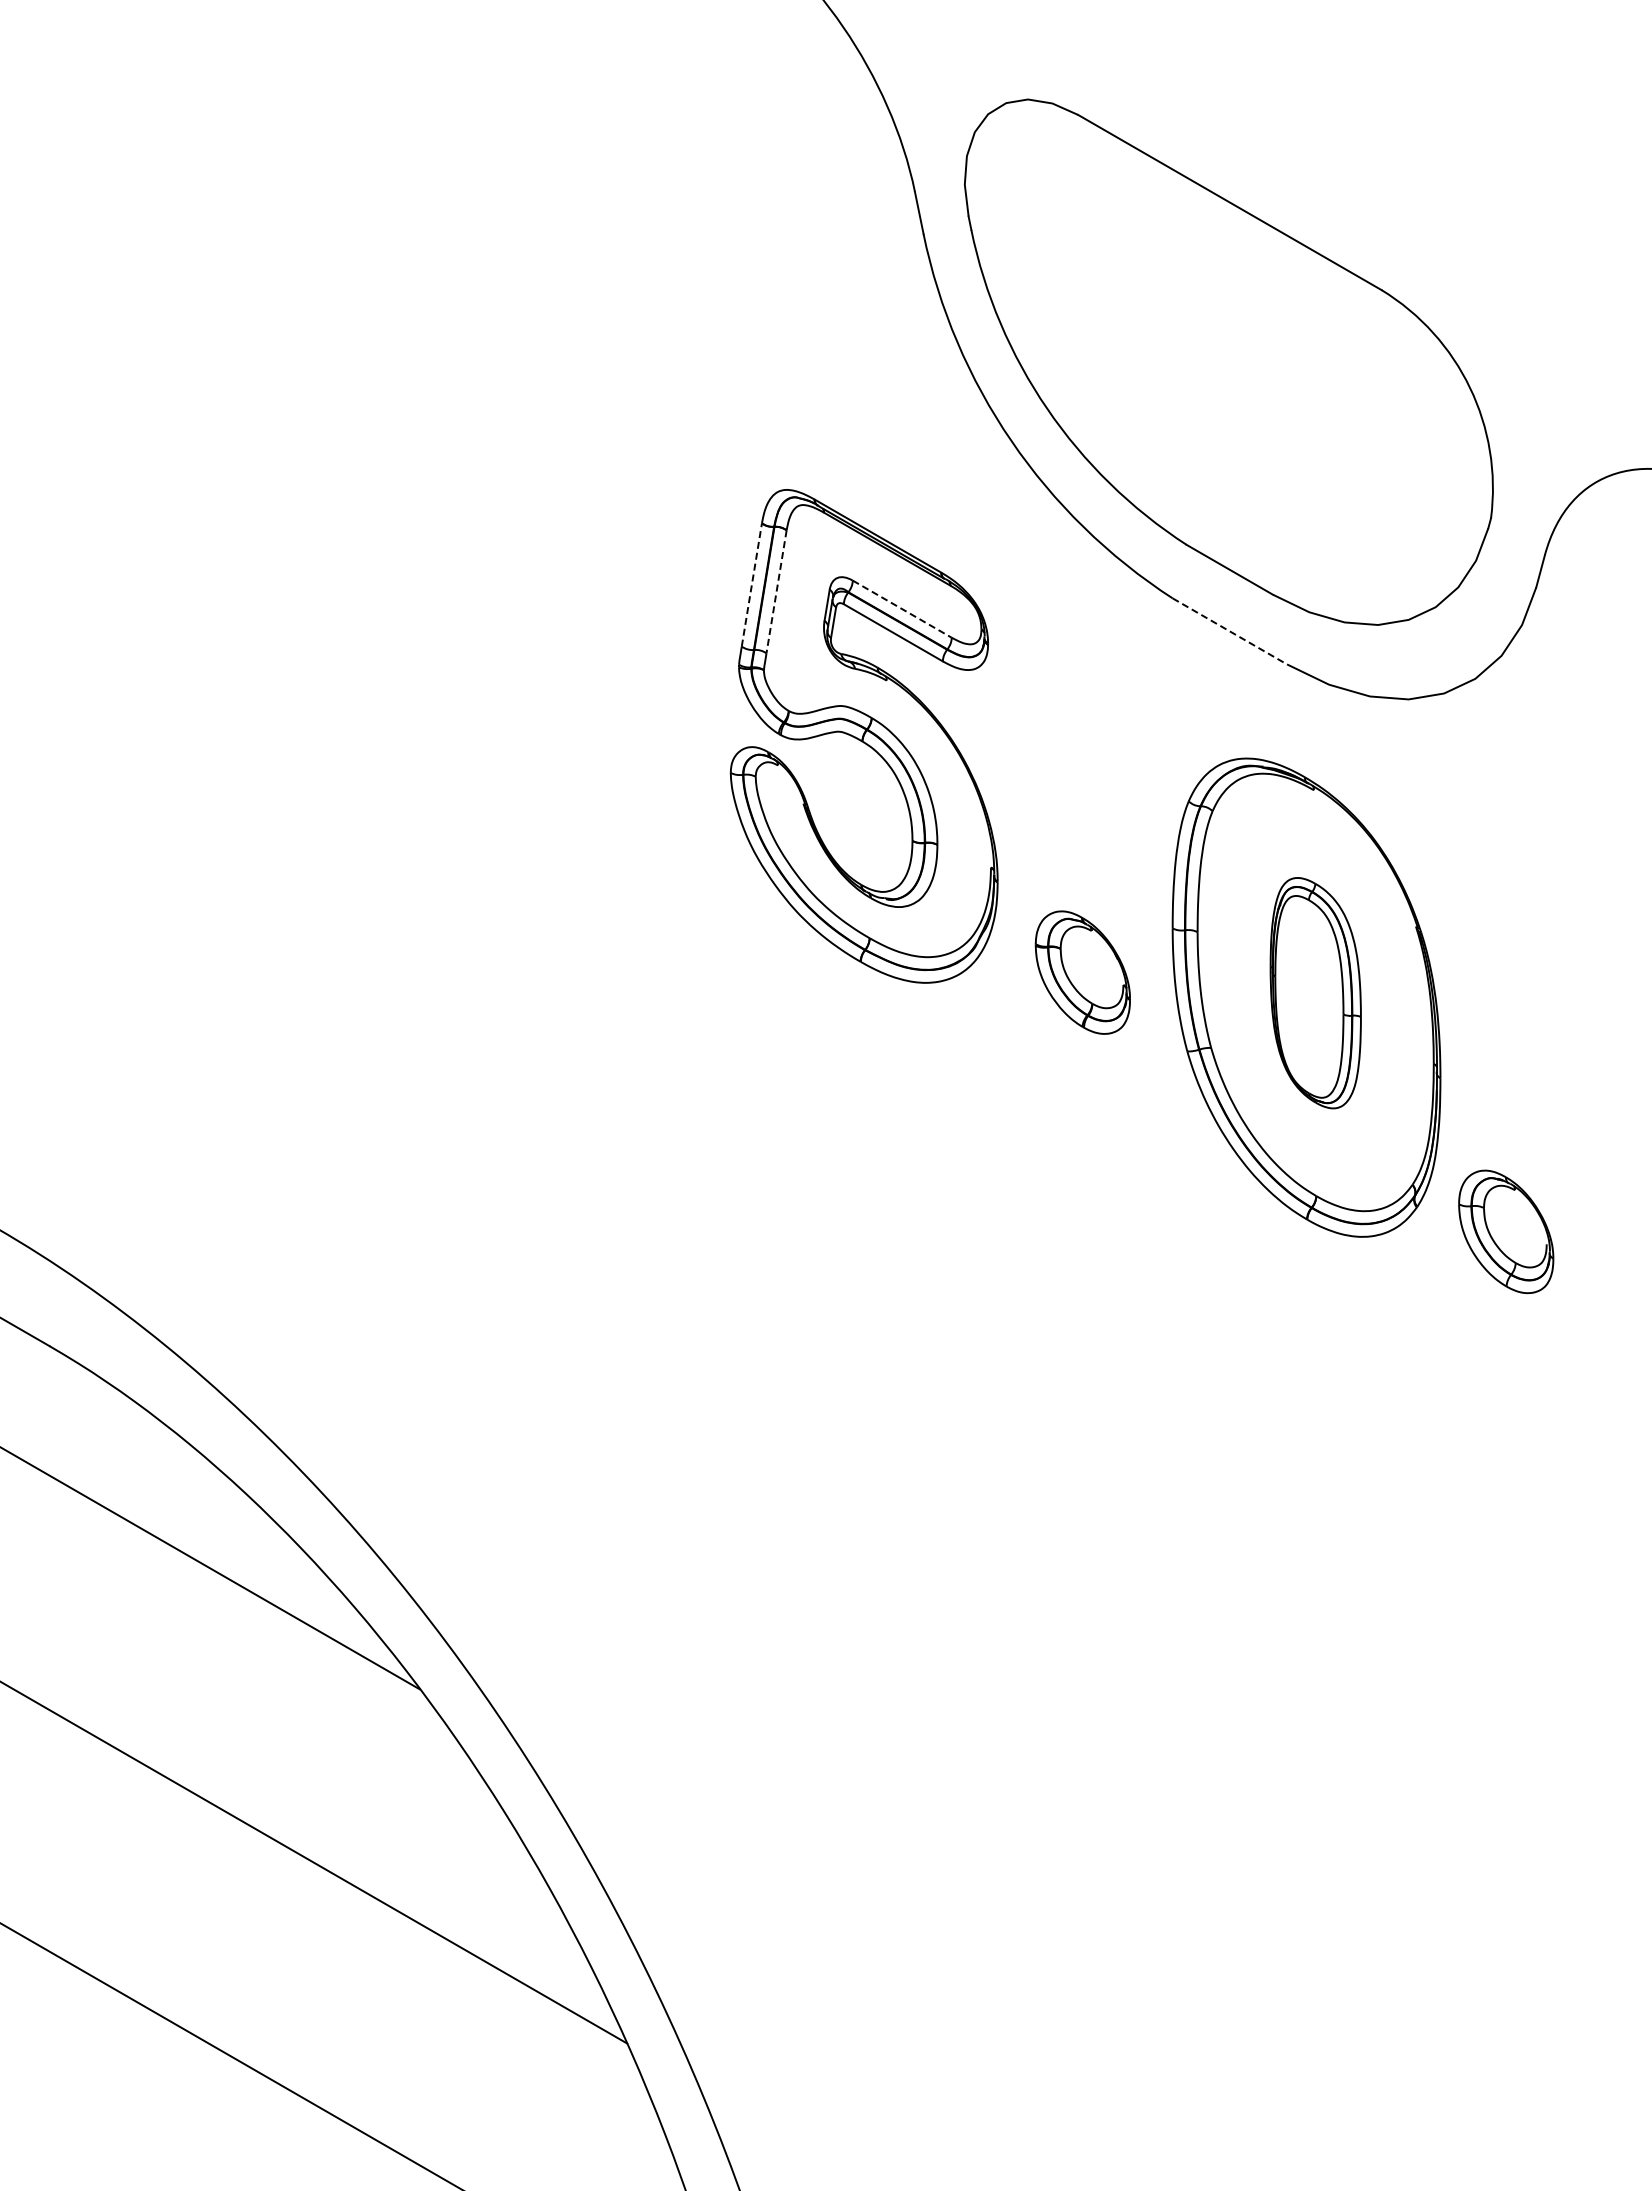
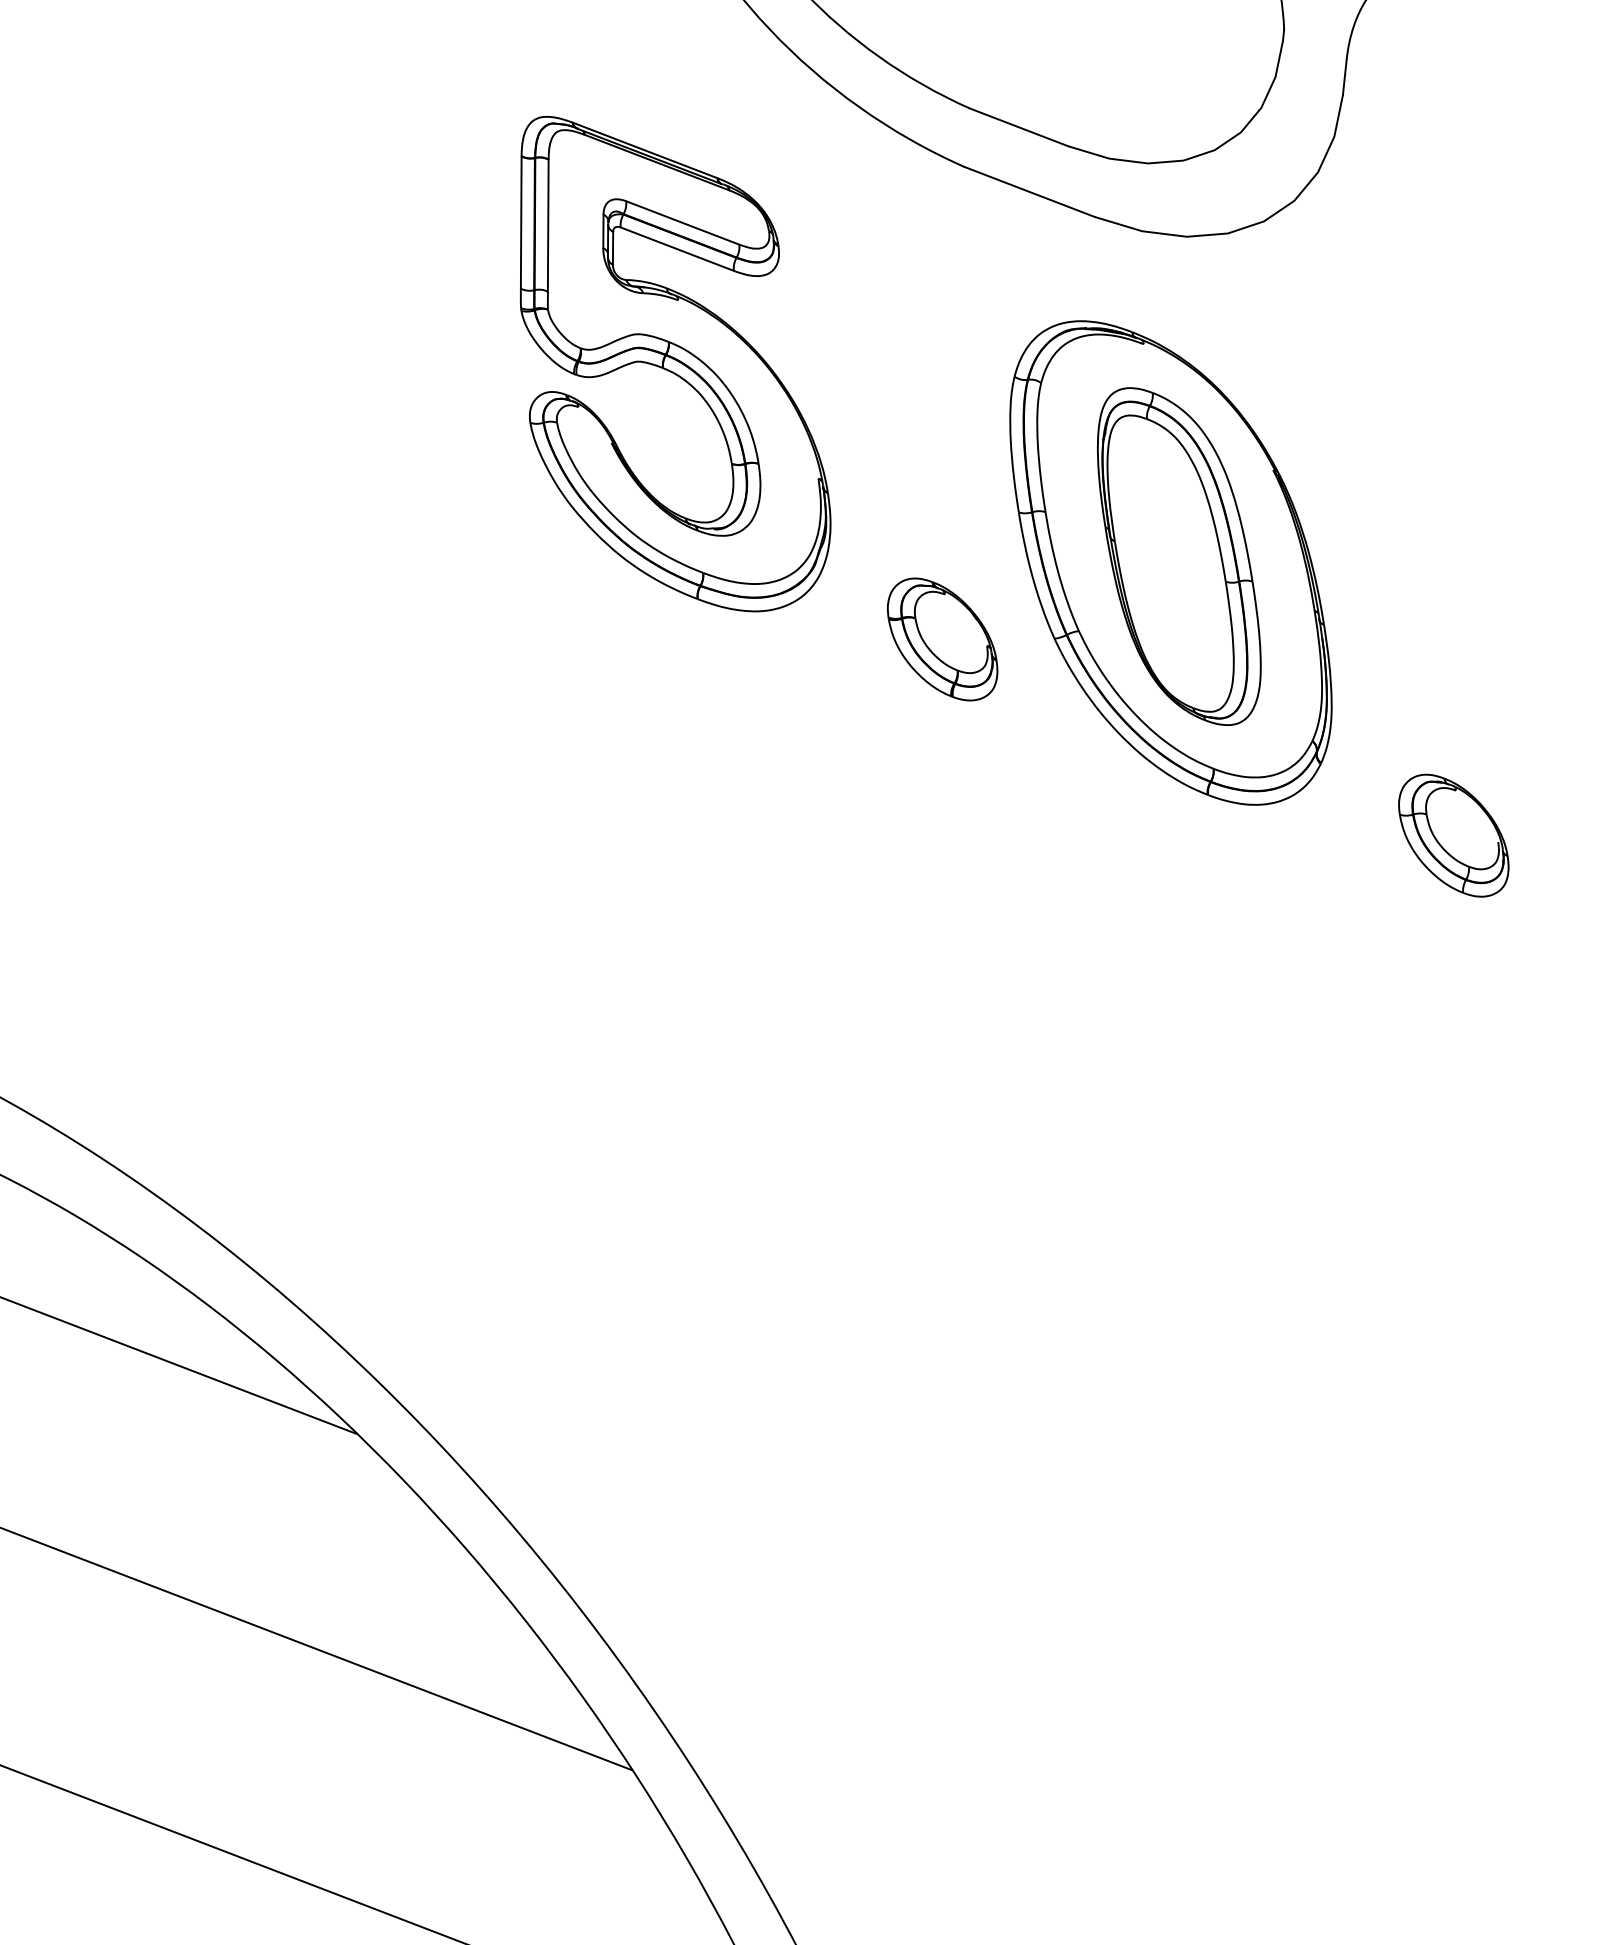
line: (751, 584) -> (520, 222), dashed -> solid
line: (776, 592) -> (548, 226), dashed -> solid
line: (902, 609) -> (683, 223), dashed -> solid
line: (1230, 631) -> (1030, 191), dashed -> solid
part: (1082, 972) -> (942, 639), moved
part: (1315, 992) -> (1178, 555), size x1.43
part: (1506, 1231) -> (1454, 835), moved

